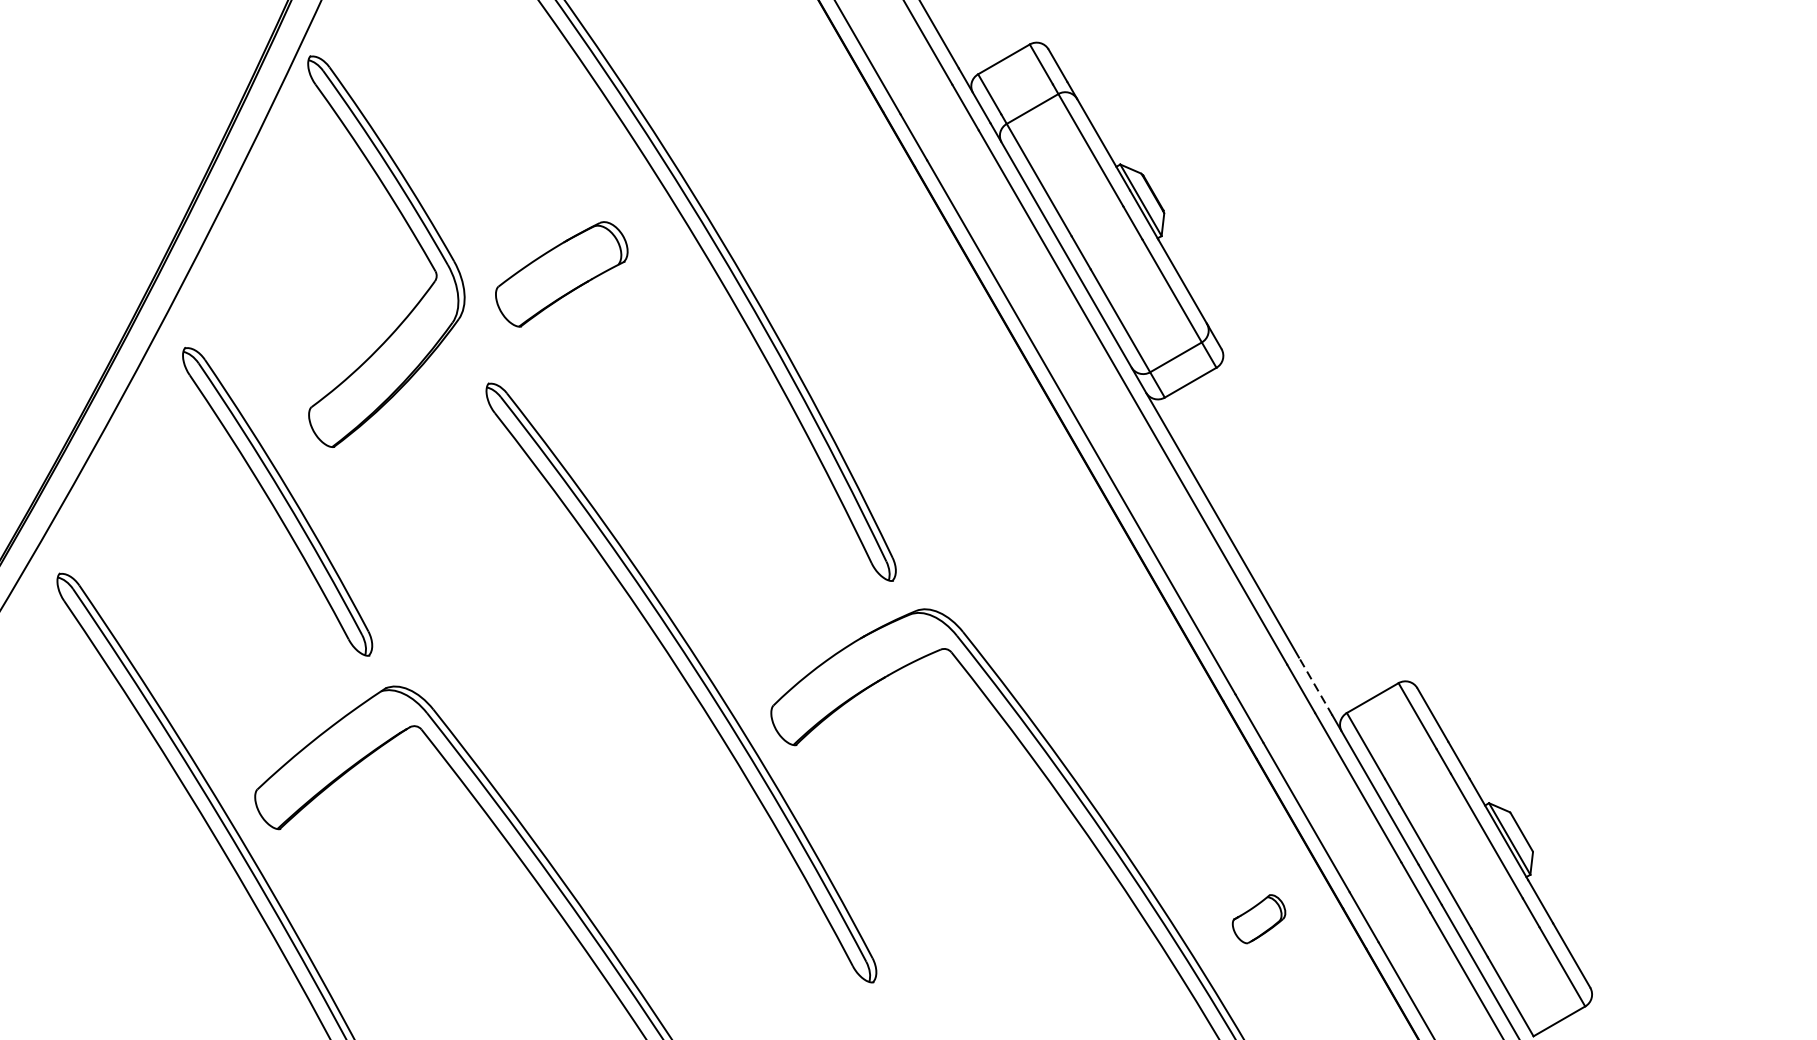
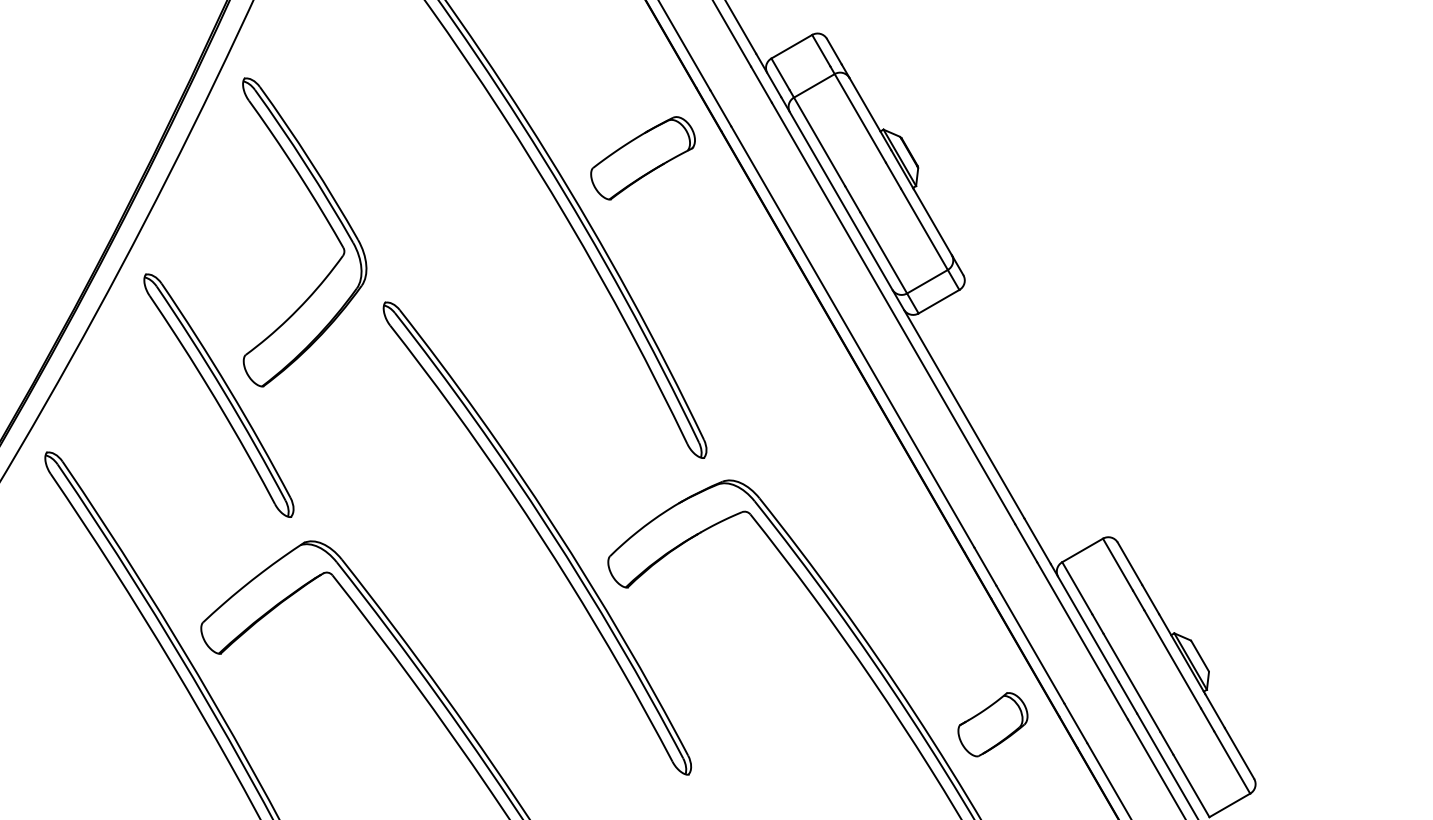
part: (412, 235) -> (325, 219), moved
part: (561, 274) -> (642, 158), moved
line: (1315, 685) -> (1037, 540), dashed -> solid
part: (1258, 918) -> (992, 724), size x1.67

